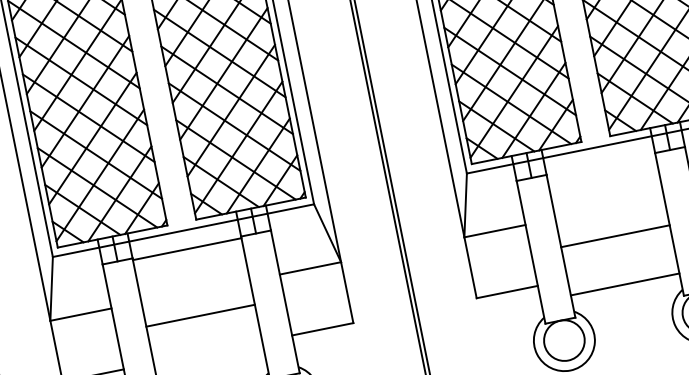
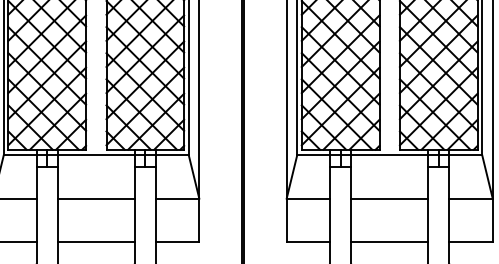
line: (615, 236) -> (389, 198), moved
line: (186, 249) -> (95, 198), moved
line: (624, 284) -> (389, 241), moved
line: (199, 315) -> (95, 241), moved

